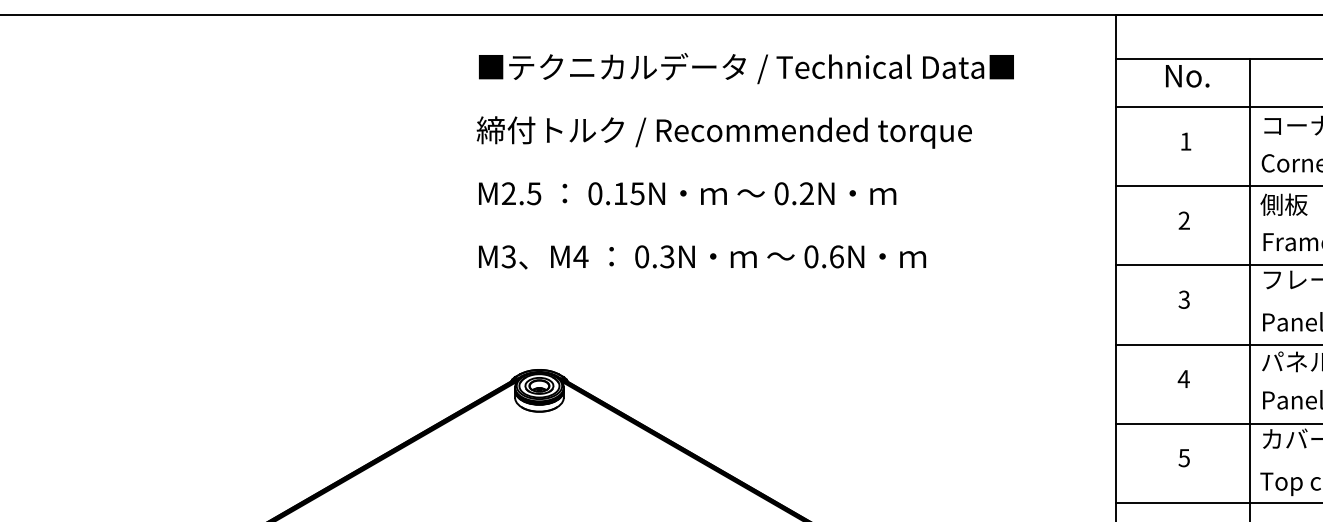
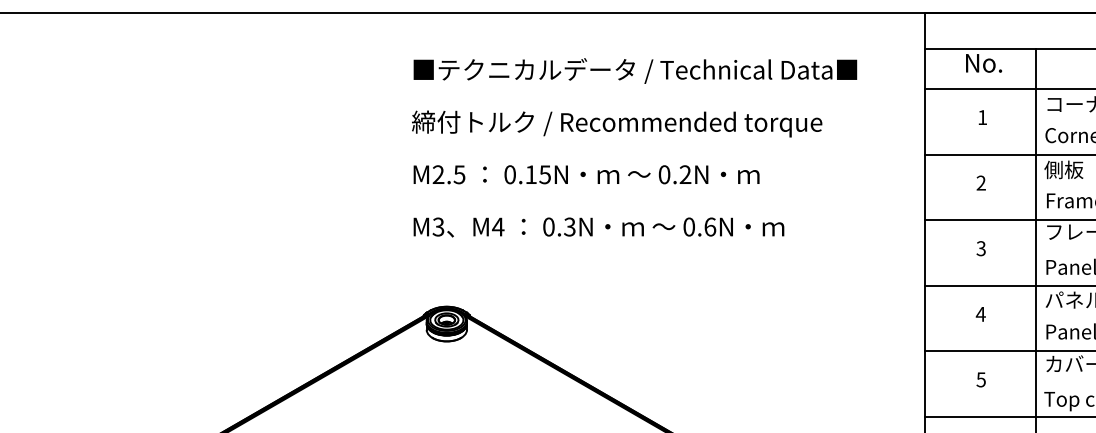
text: (745, 160) -> (634, 147), moved

